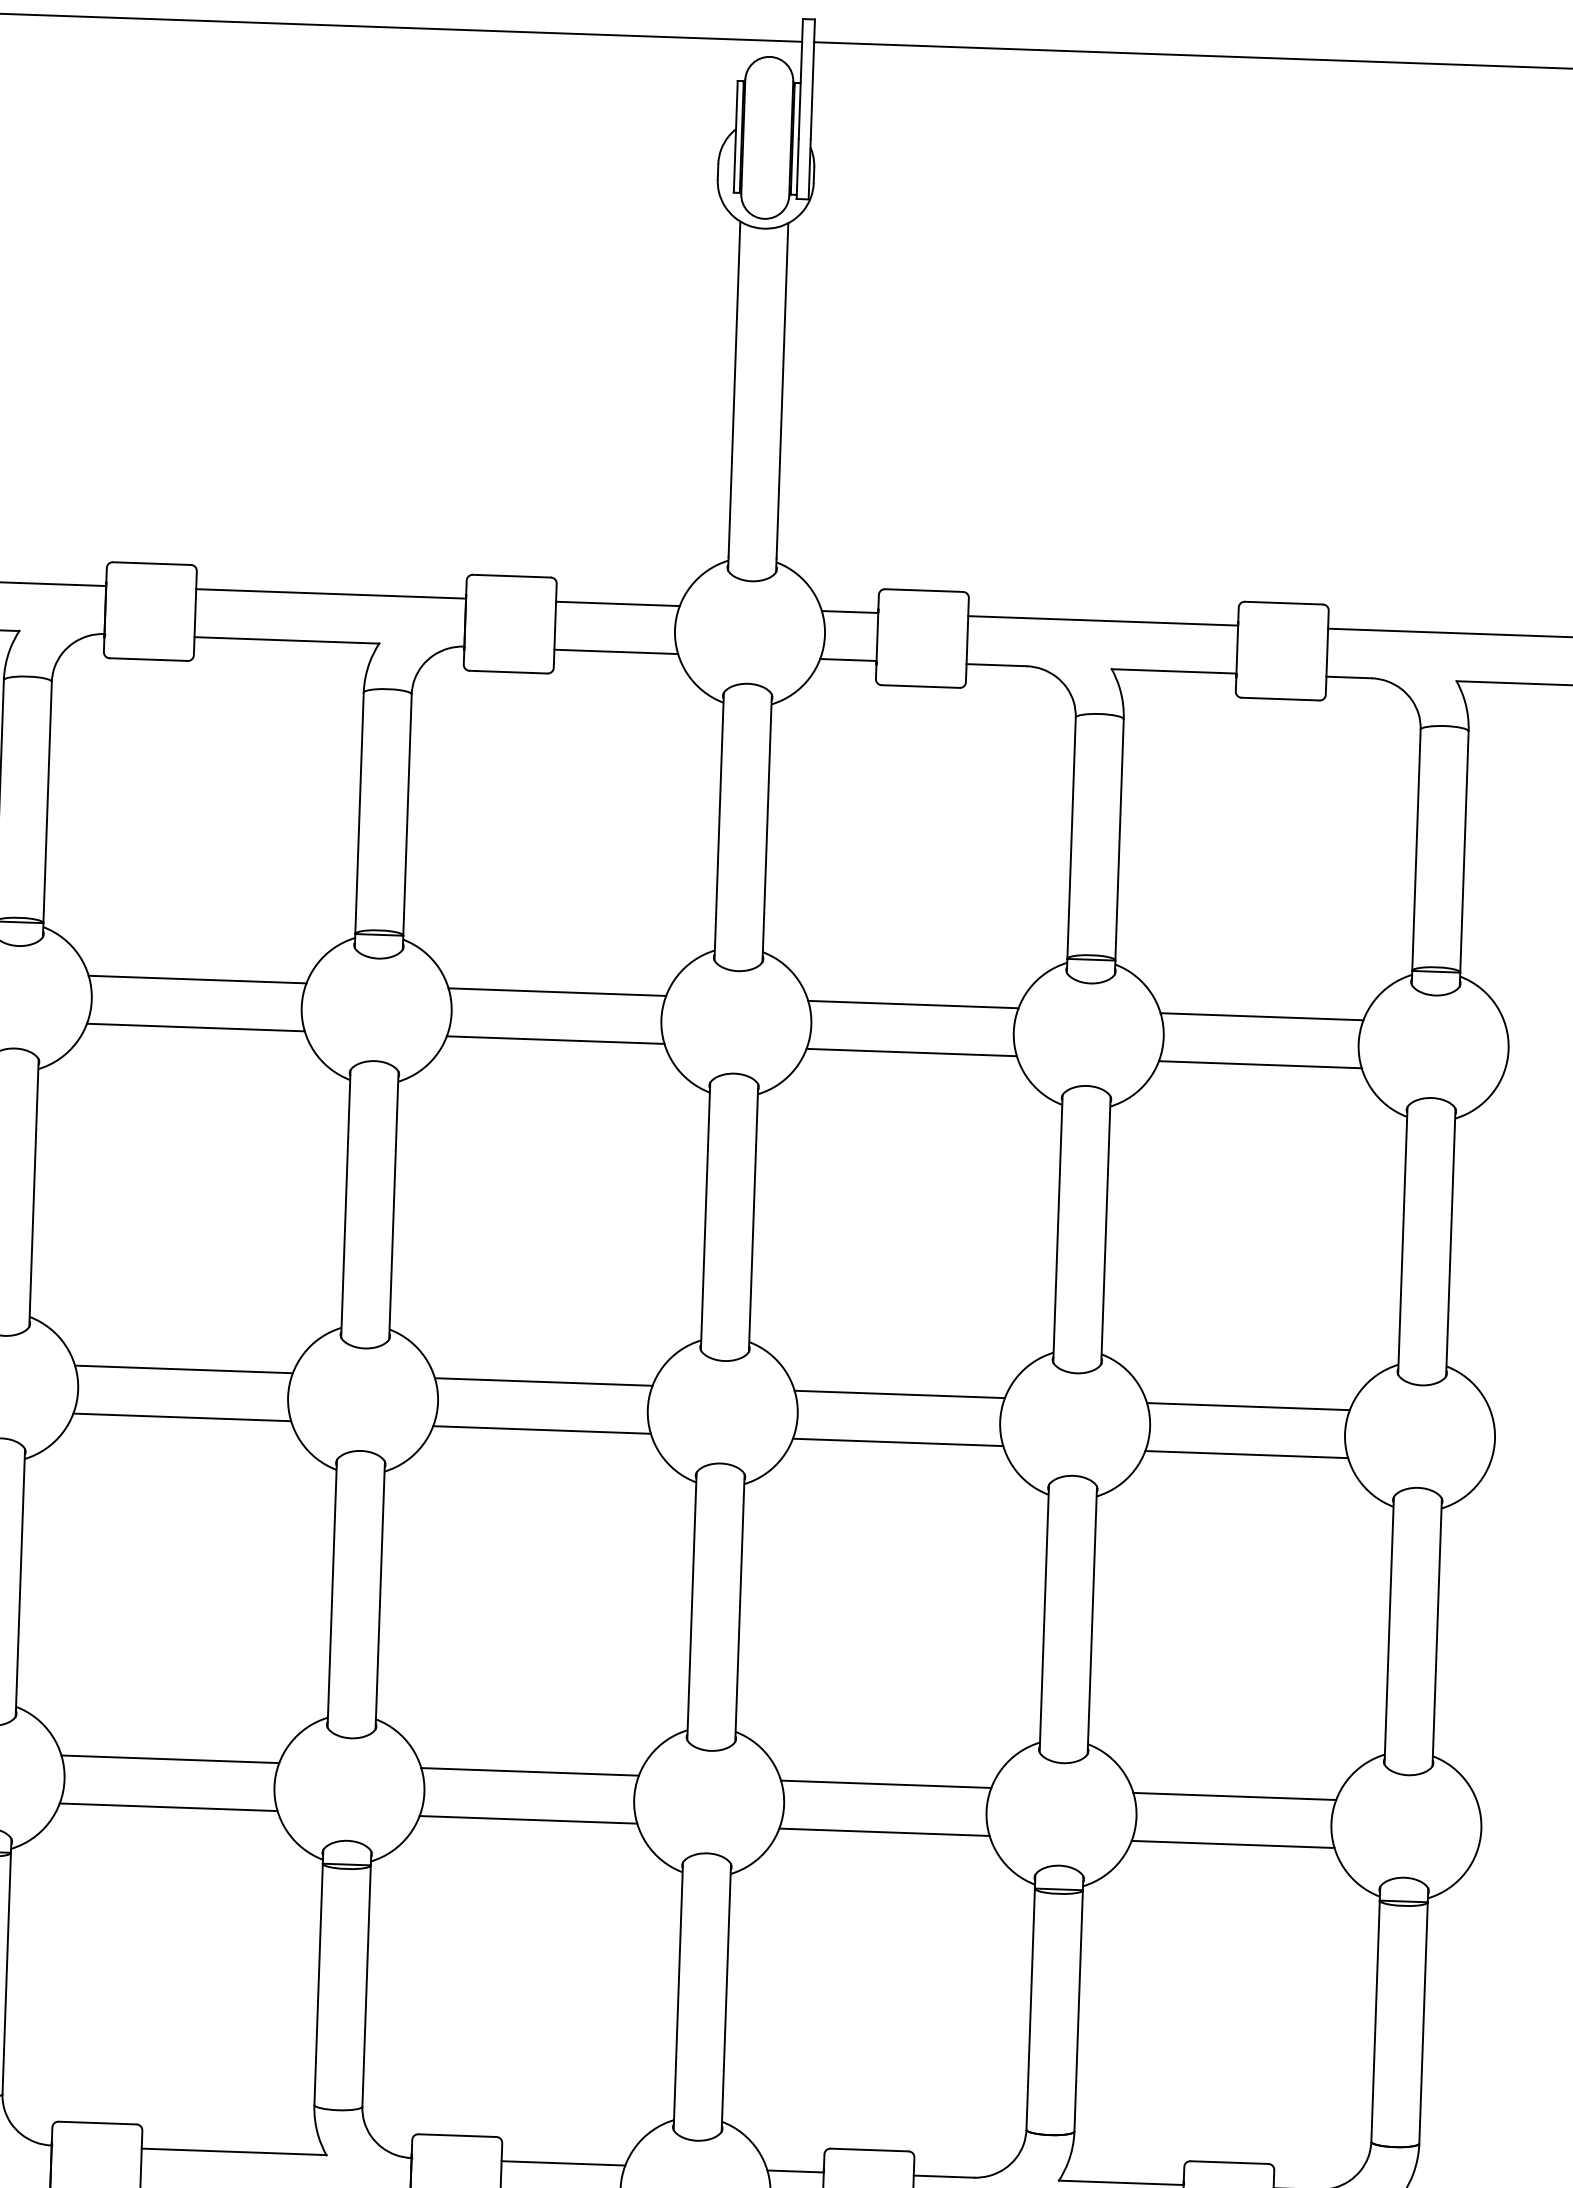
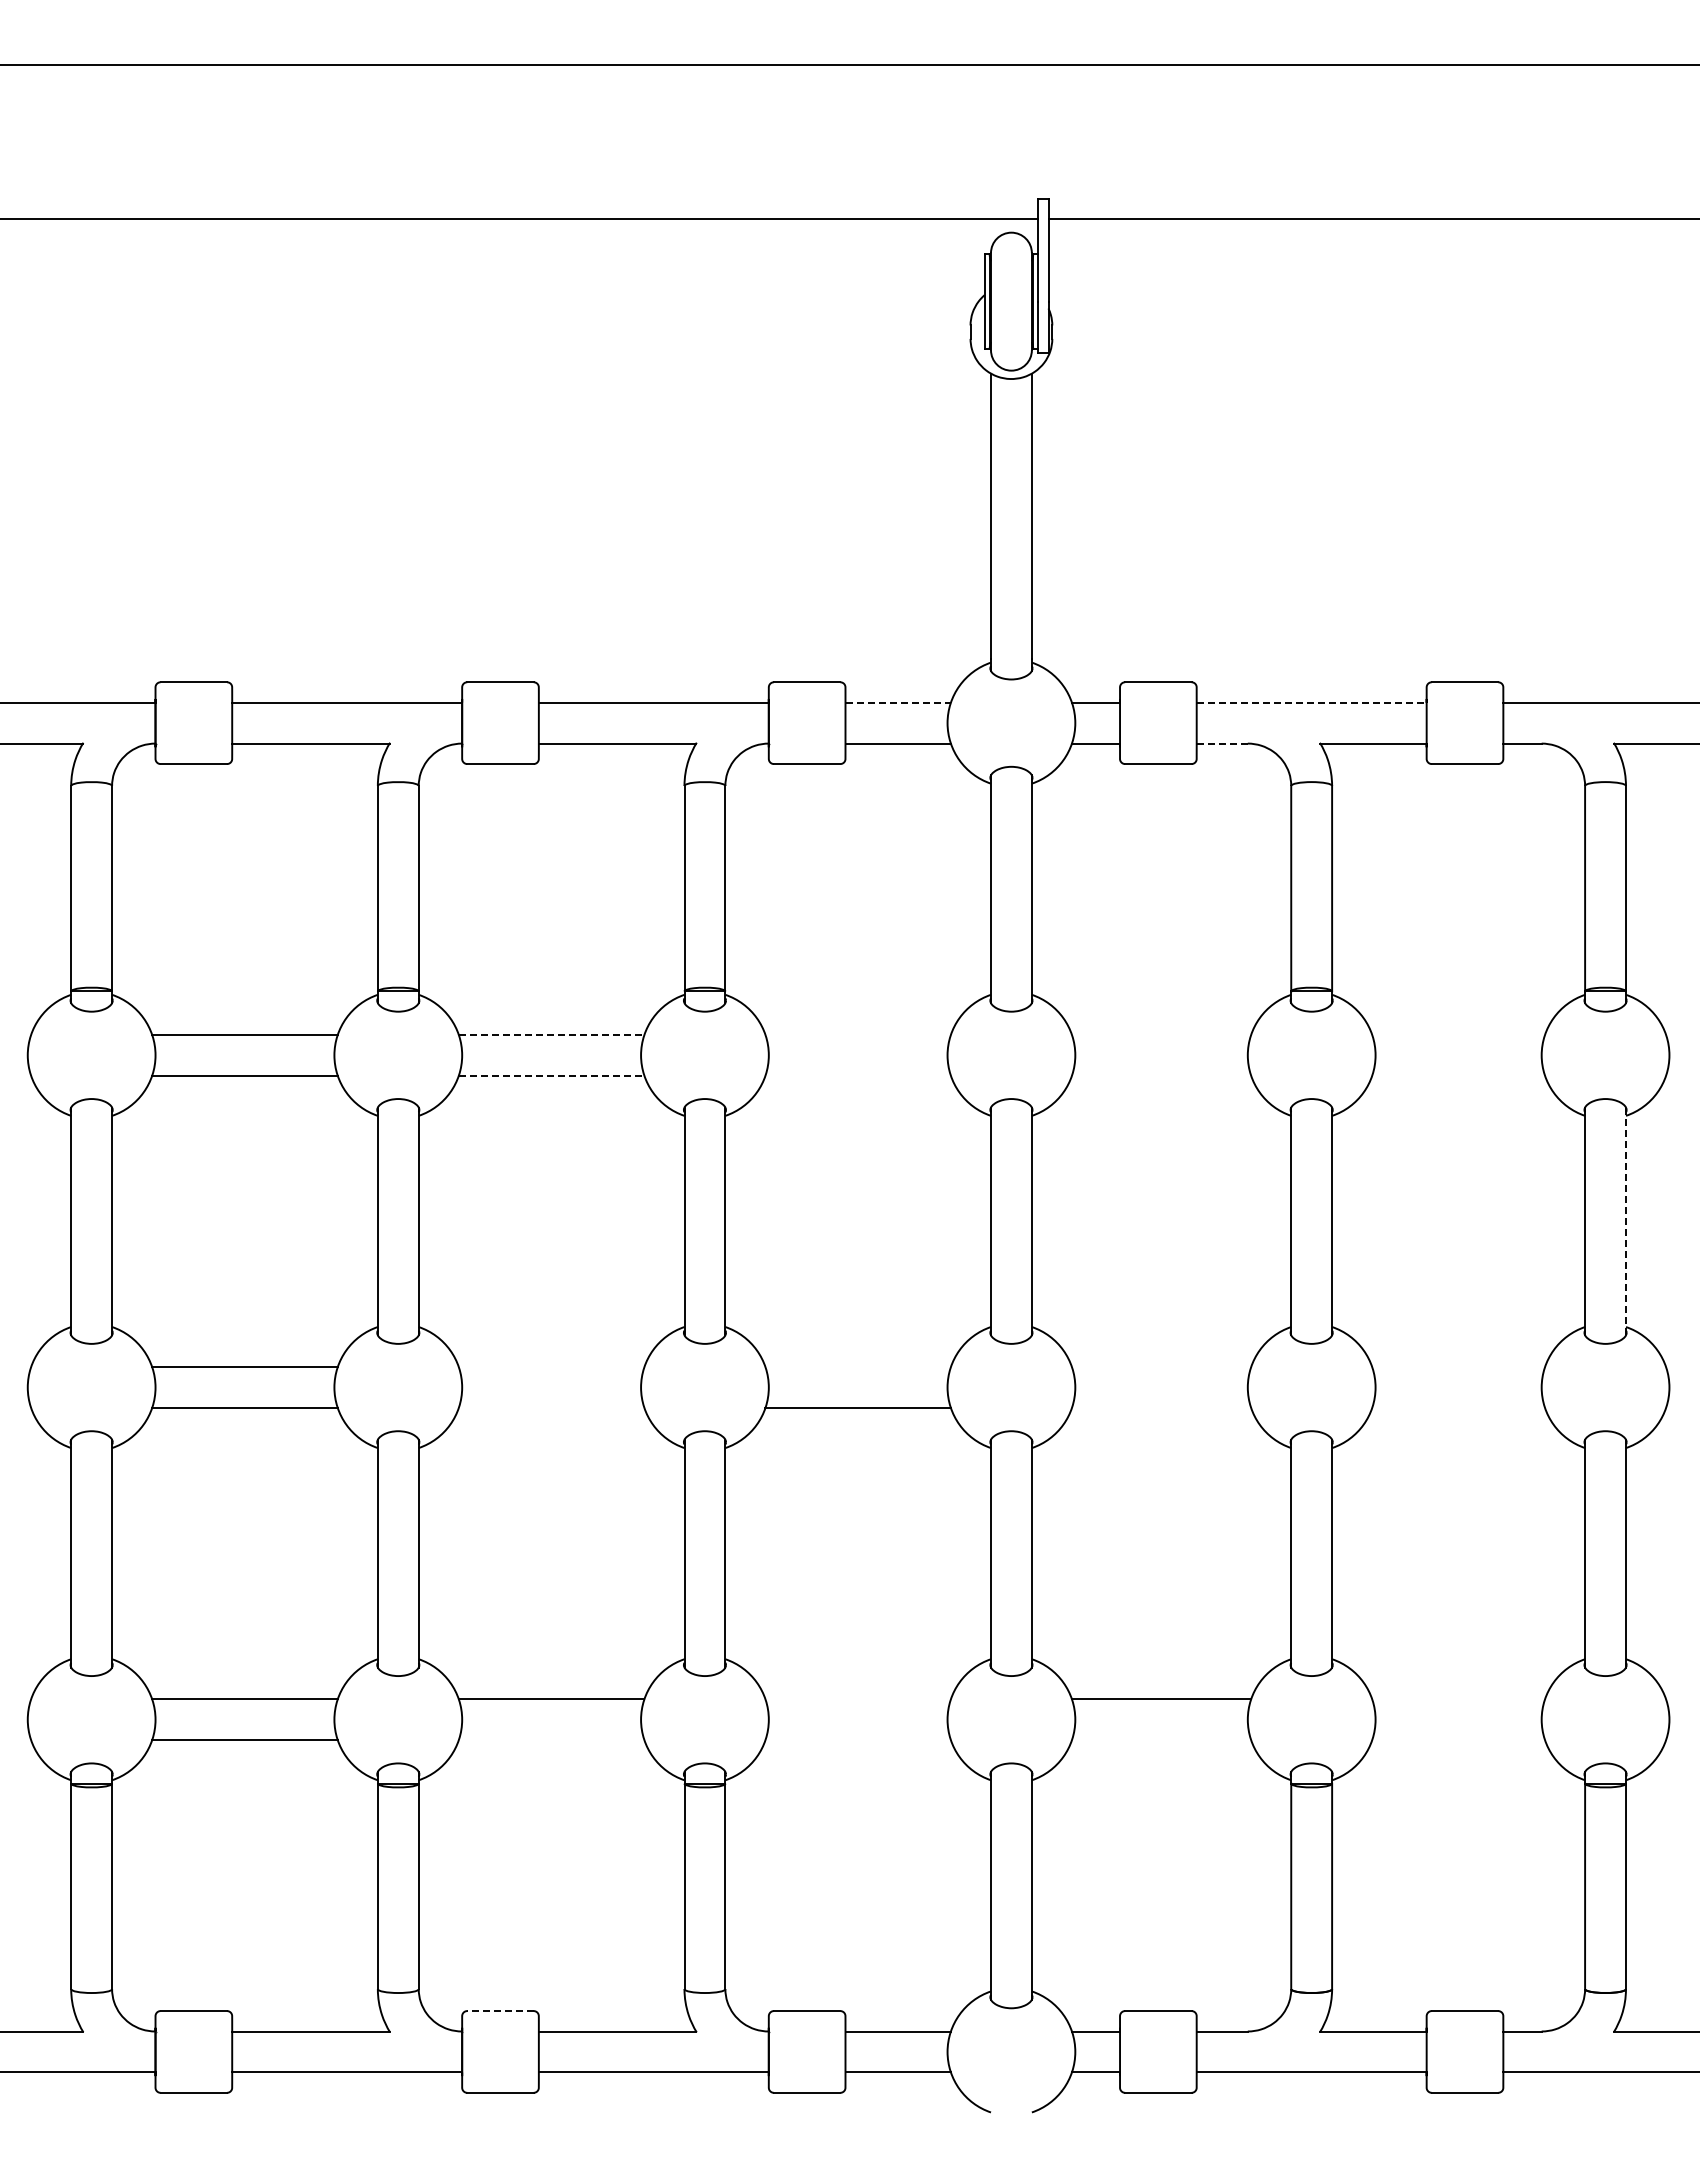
line: (618, 603) -> (898, 702), solid -> dashed
line: (1102, 620) -> (1311, 702), solid -> dashed
line: (996, 665) -> (1222, 743), solid -> dashed
line: (197, 979) -> (551, 1034), solid -> dashed
line: (556, 991) -> (857, 1034), removed
line: (913, 1004) -> (1161, 1034), removed
line: (1261, 1016) -> (1458, 1034), removed
line: (195, 1027) -> (551, 1075), solid -> dashed
line: (554, 1039) -> (857, 1075), removed
line: (911, 1052) -> (1161, 1075), removed
line: (1260, 1064) -> (1458, 1075), removed
line: (1451, 1242) -> (1626, 1221), solid -> dashed
line: (183, 1369) -> (551, 1367), removed
line: (542, 1382) -> (857, 1367), removed
line: (899, 1394) -> (1161, 1367), removed
line: (1248, 1407) -> (1458, 1367), removed
line: (182, 1416) -> (551, 1407), removed
line: (898, 1441) -> (1161, 1407), removed
line: (1246, 1454) -> (1458, 1407), removed
line: (529, 1772) -> (857, 1699), removed
line: (1234, 1796) -> (1458, 1699), removed
line: (168, 1807) -> (551, 1740), removed
line: (527, 1820) -> (857, 1740), removed
line: (884, 1832) -> (1161, 1740), removed
line: (1232, 1844) -> (1458, 1740), removed
line: (97, 2123) -> (500, 2011), solid -> dashed

